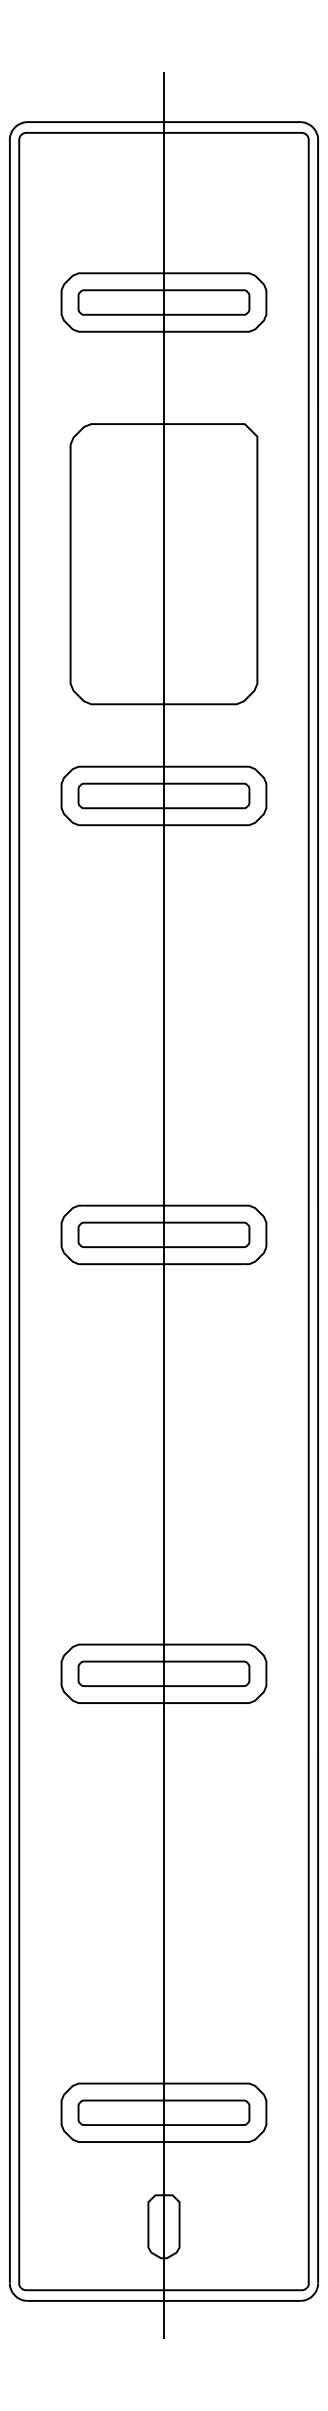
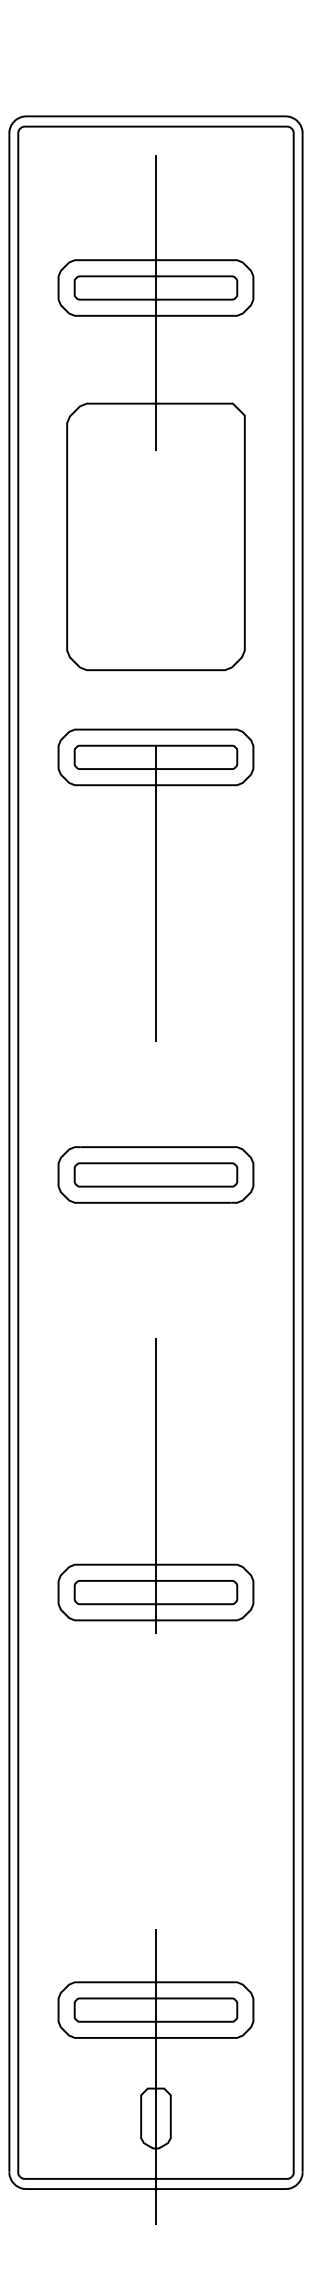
line: (163, 1204) -> (155, 1146), solid -> dashed

